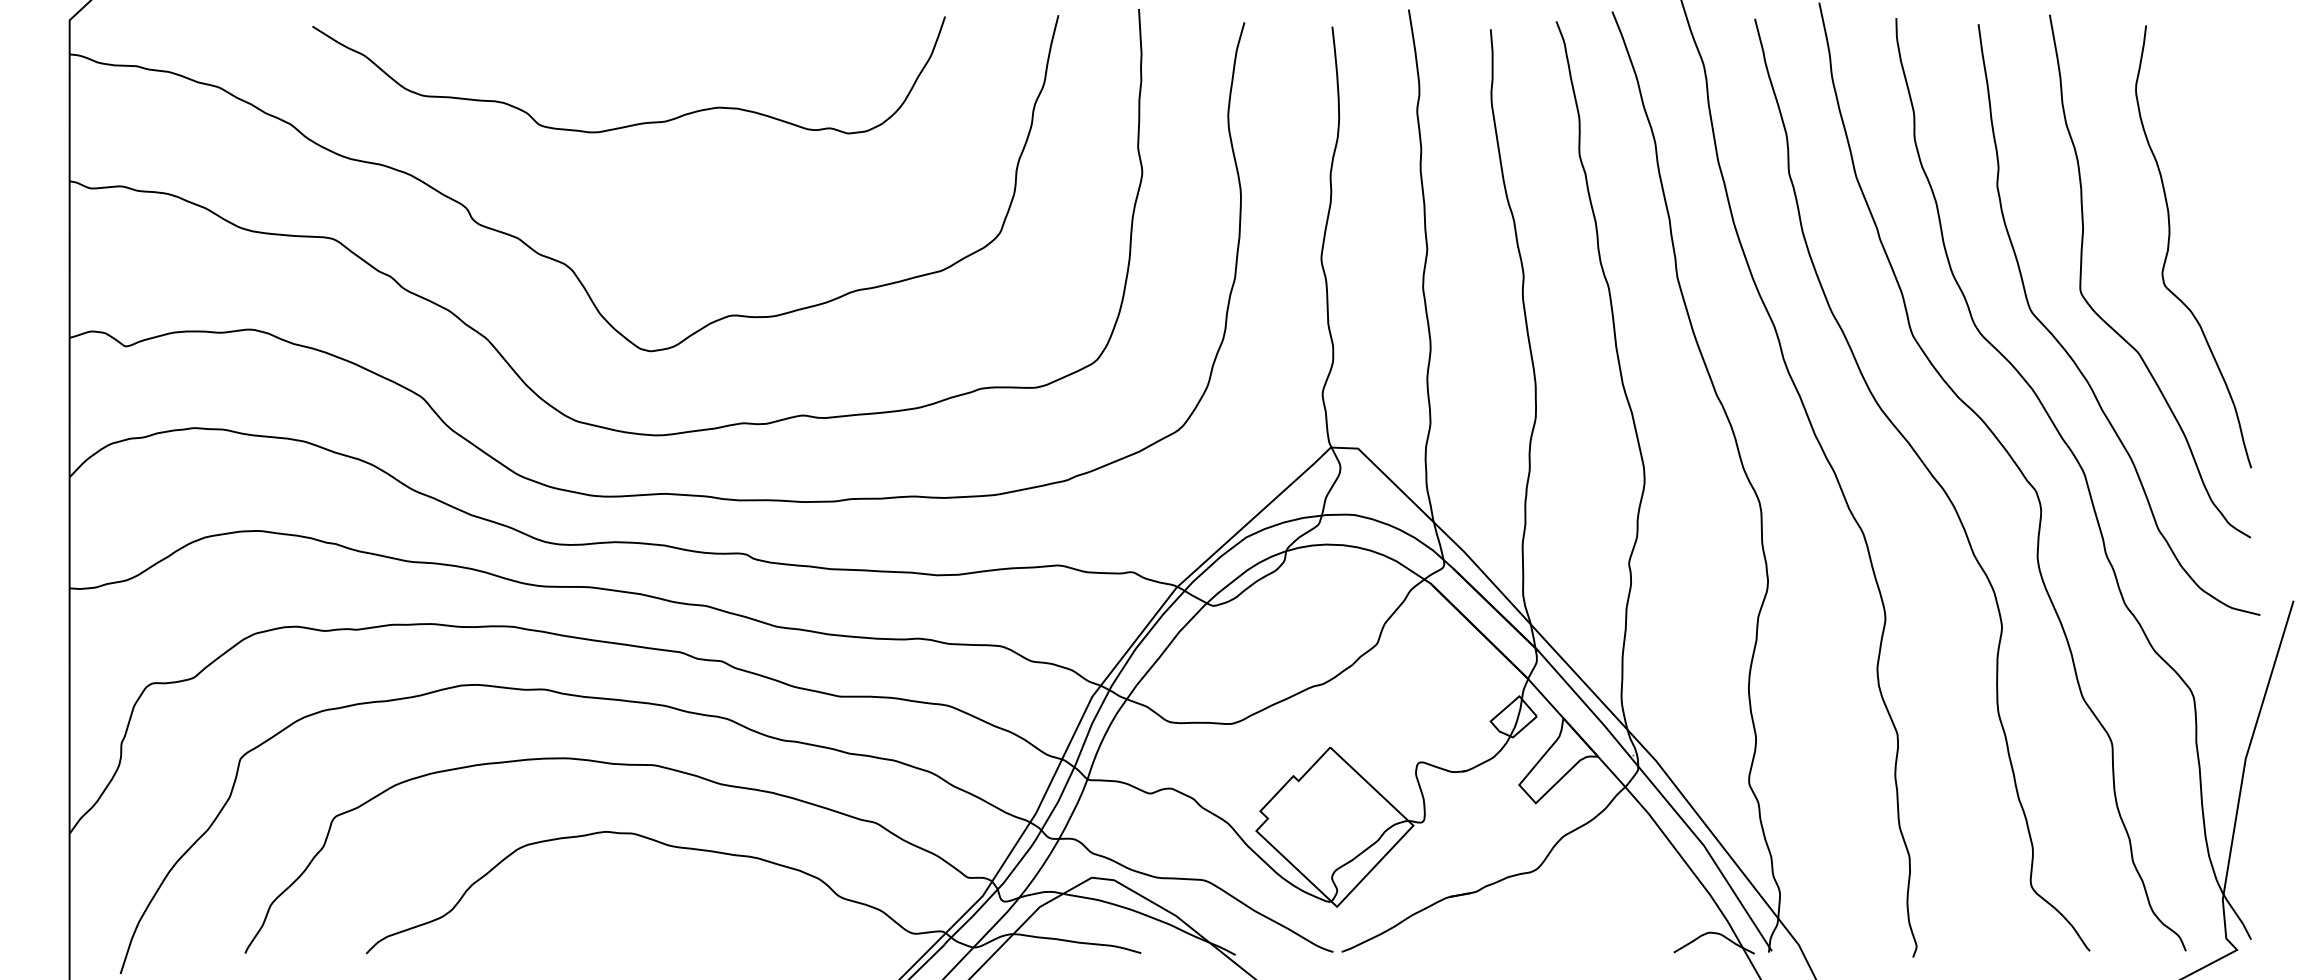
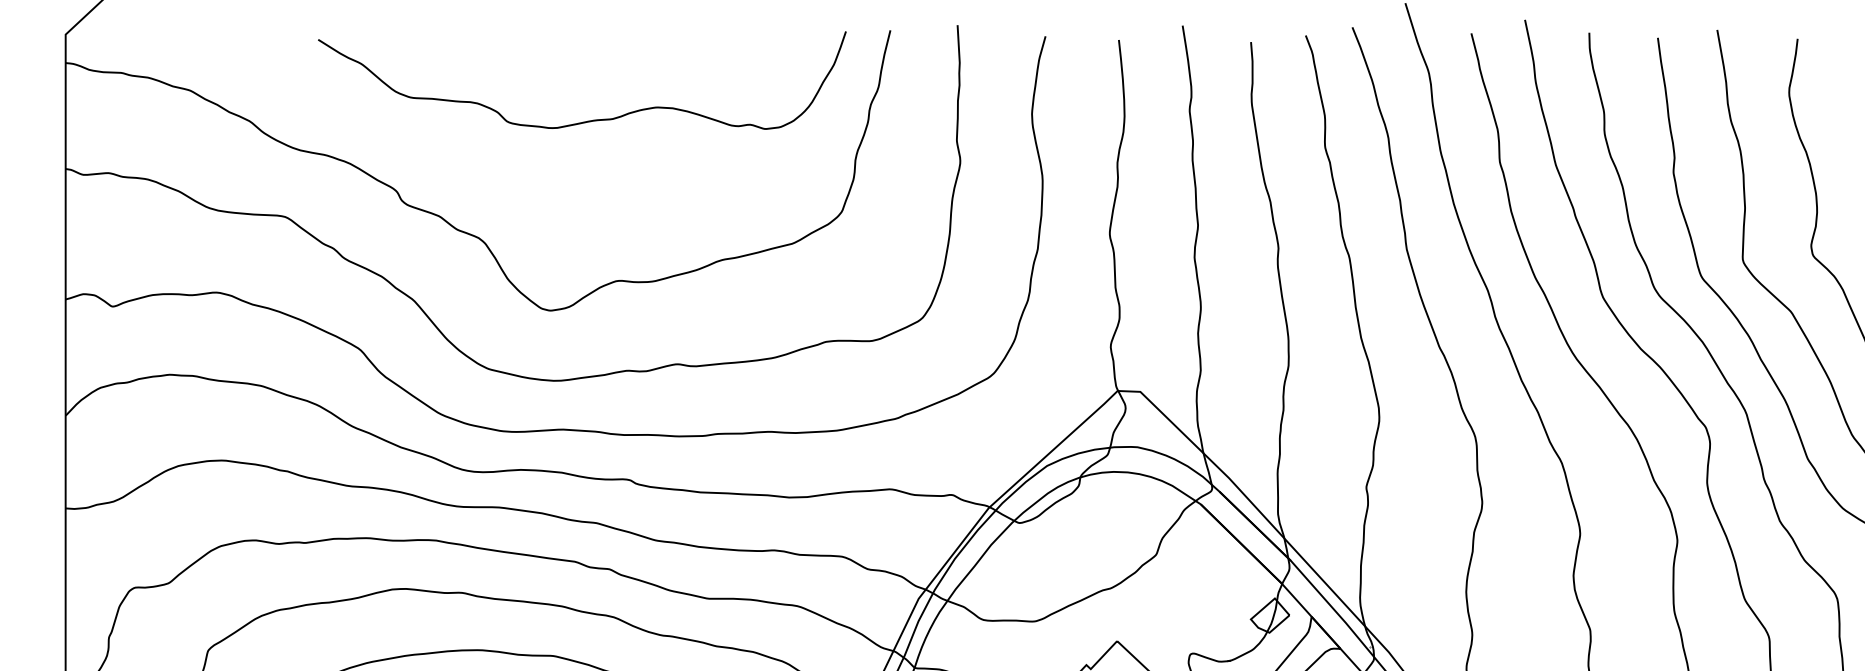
curve: (635, 123) -> (587, 120), moved

